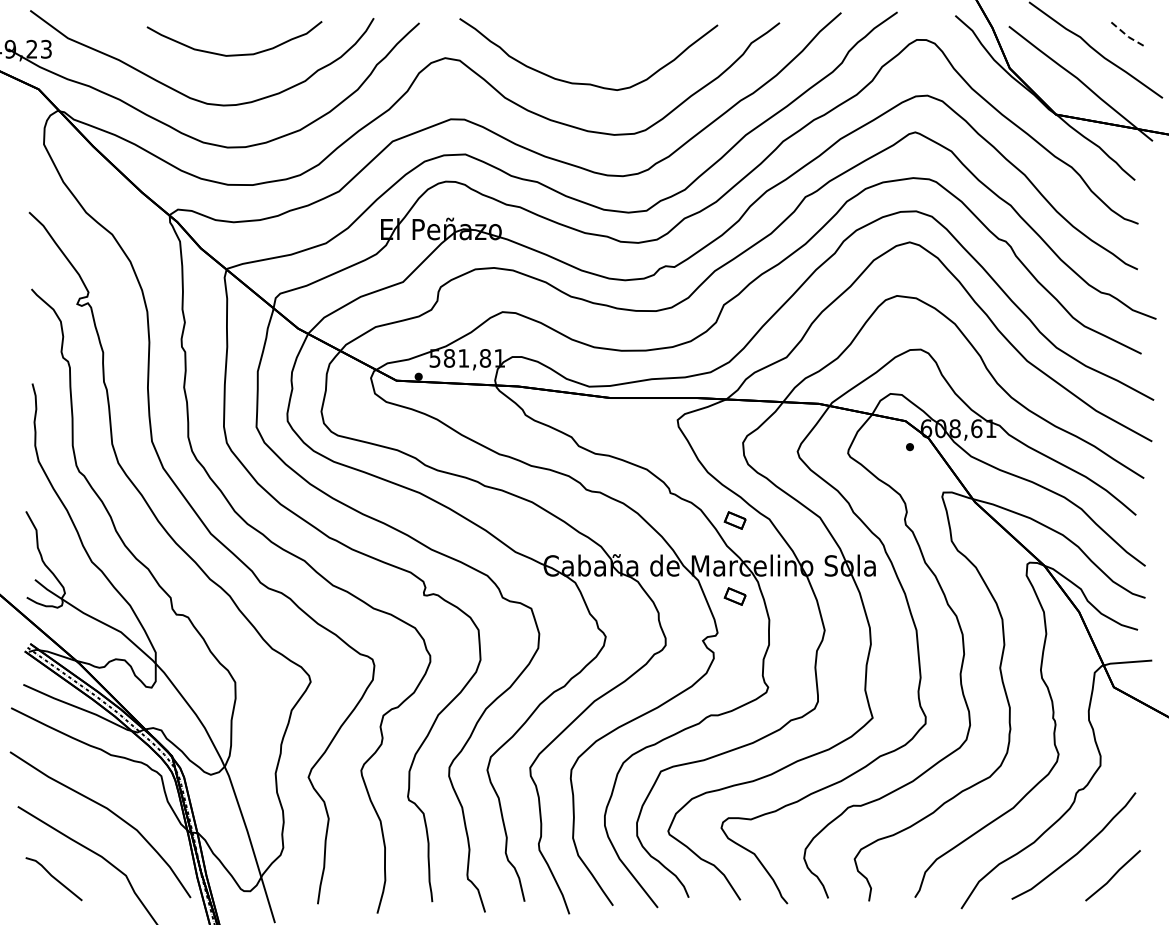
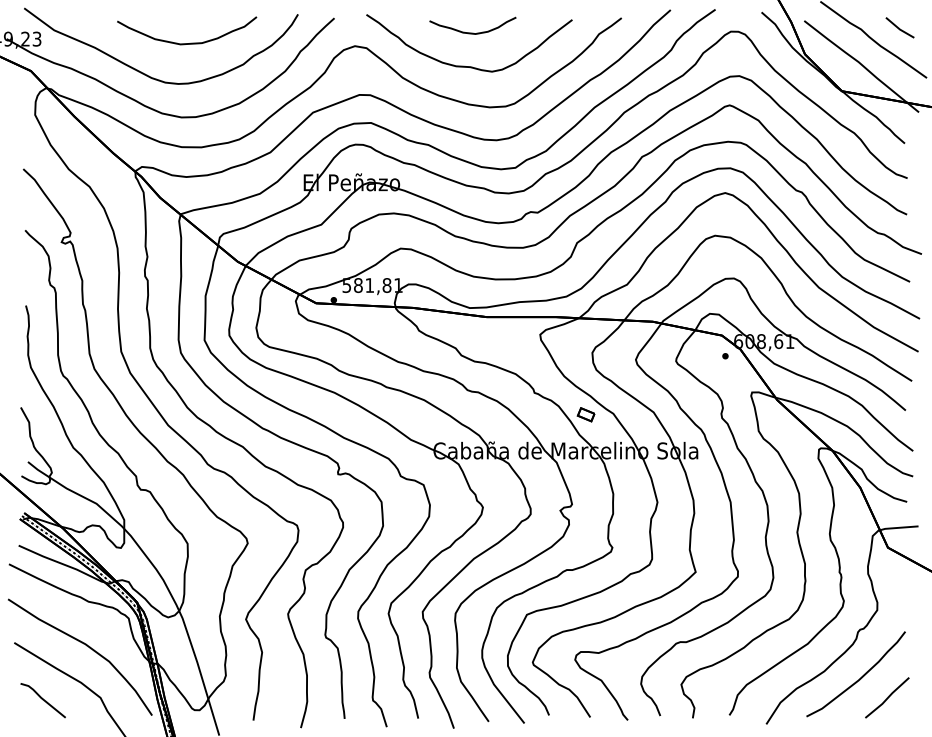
line: (1128, 36) -> (899, 28), dashed -> solid
curve: (592, 41) -> (472, 32), added
part: (734, 596) -> (585, 475), removed

